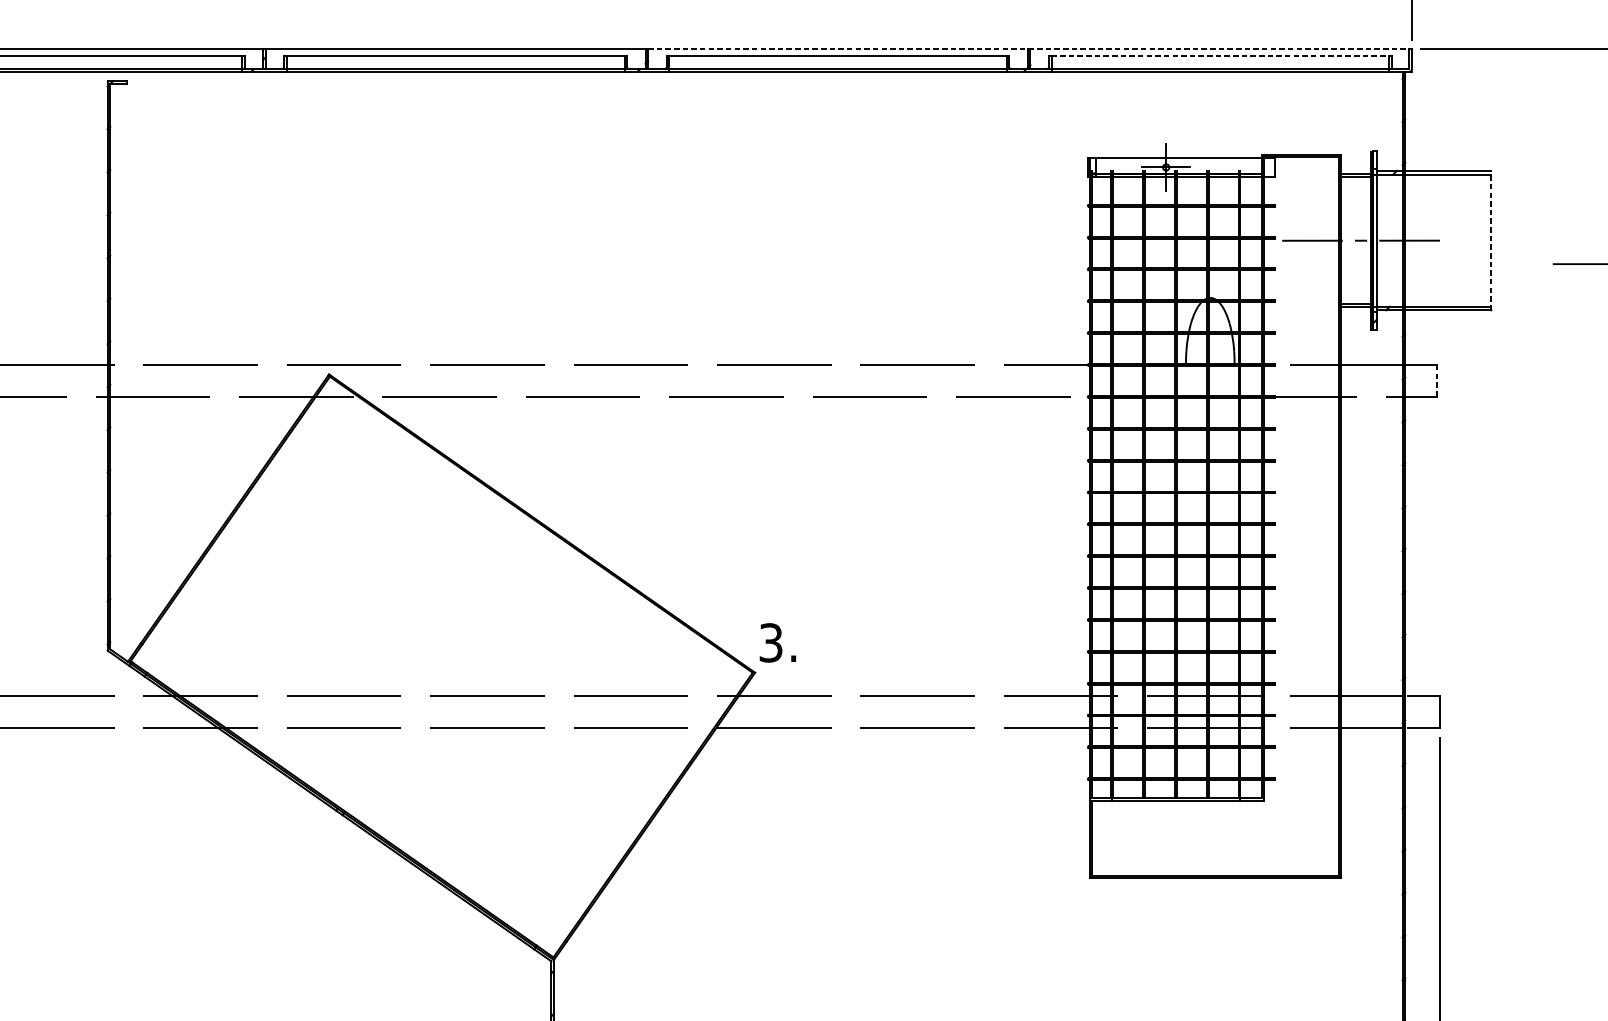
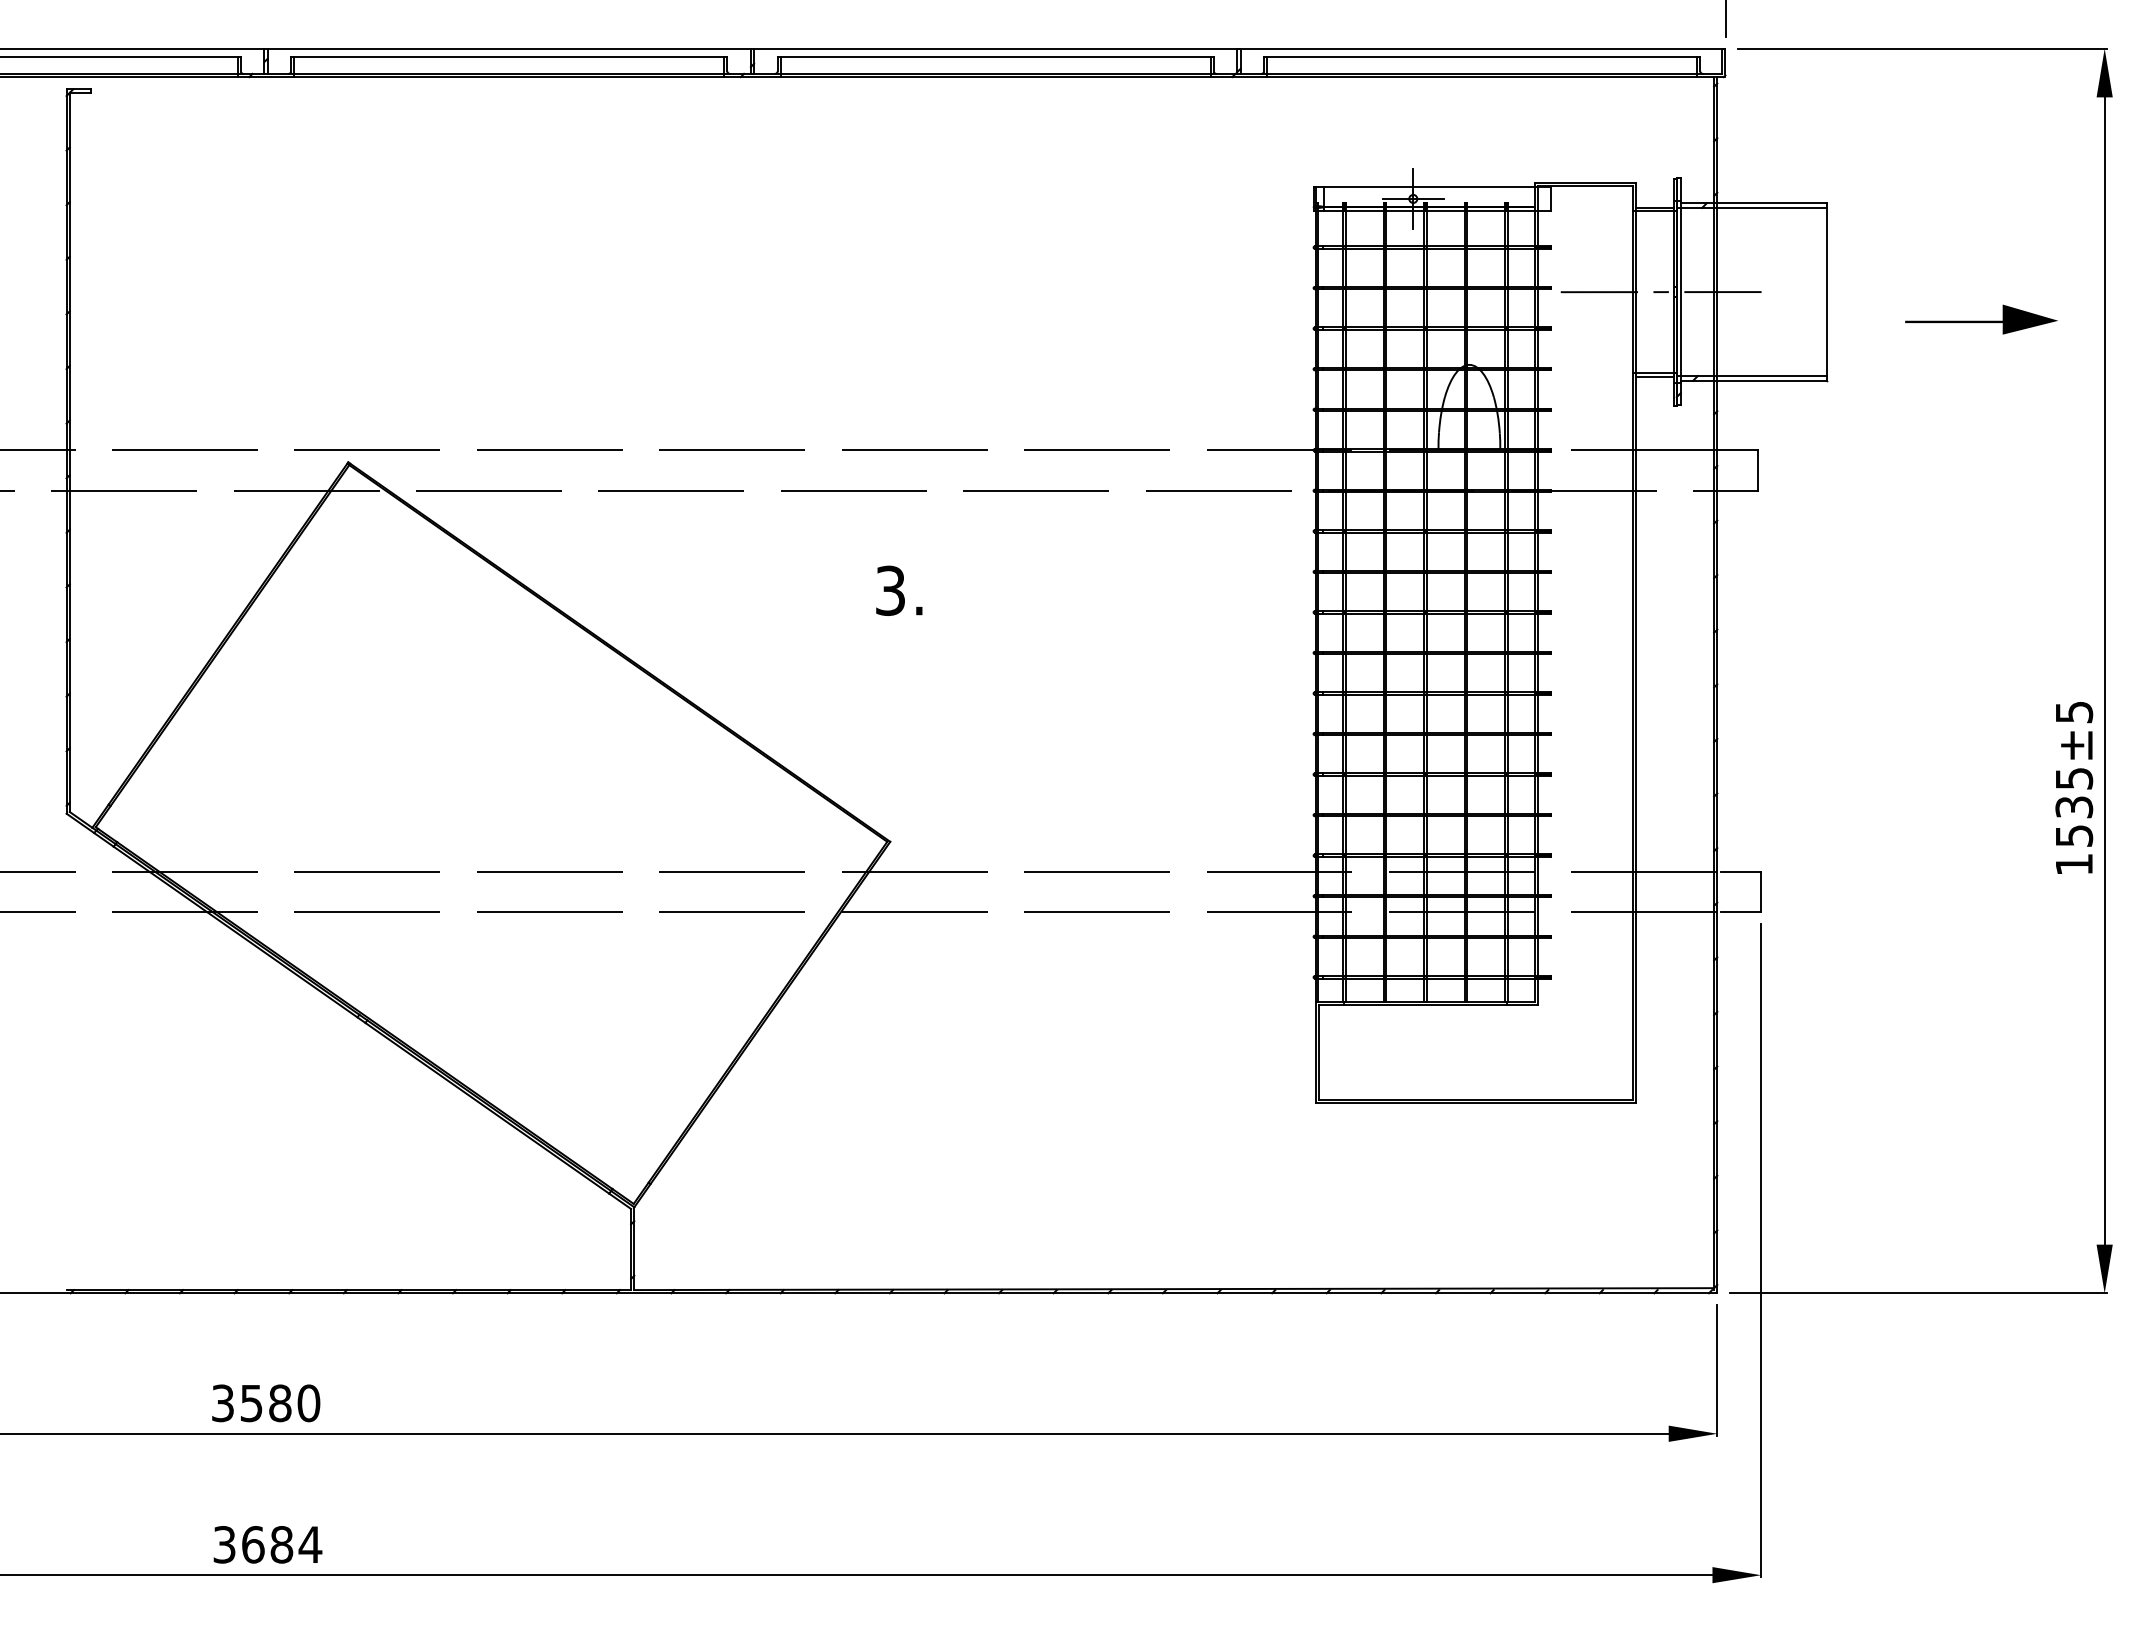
line: (1029, 49) -> (1239, 48), dashed -> solid
line: (1220, 55) -> (1482, 56), dashed -> solid
line: (1490, 240) -> (1826, 291), dashed -> solid
line: (1436, 380) -> (1757, 470), dashed -> solid
text: (778, 642) -> (899, 590), moved

